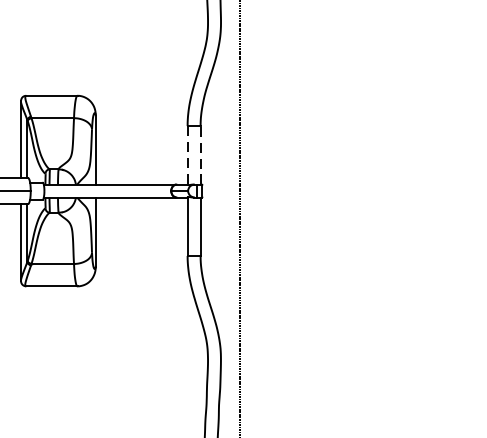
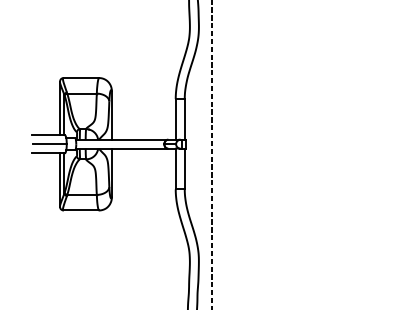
line: (200, 153) -> (184, 118), dashed -> solid
line: (187, 156) -> (175, 120), dashed -> solid

